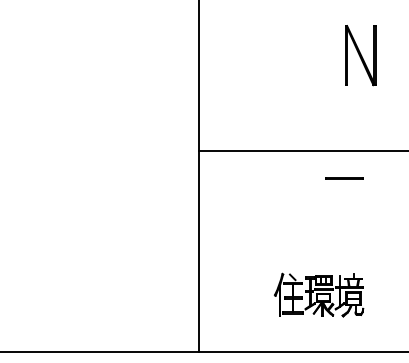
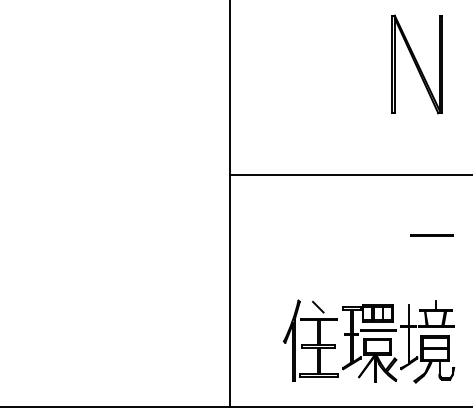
part: (360, 55) -> (416, 64), size x1.43
line: (344, 178) -> (431, 235), moved
part: (318, 294) -> (368, 340), size x1.67

